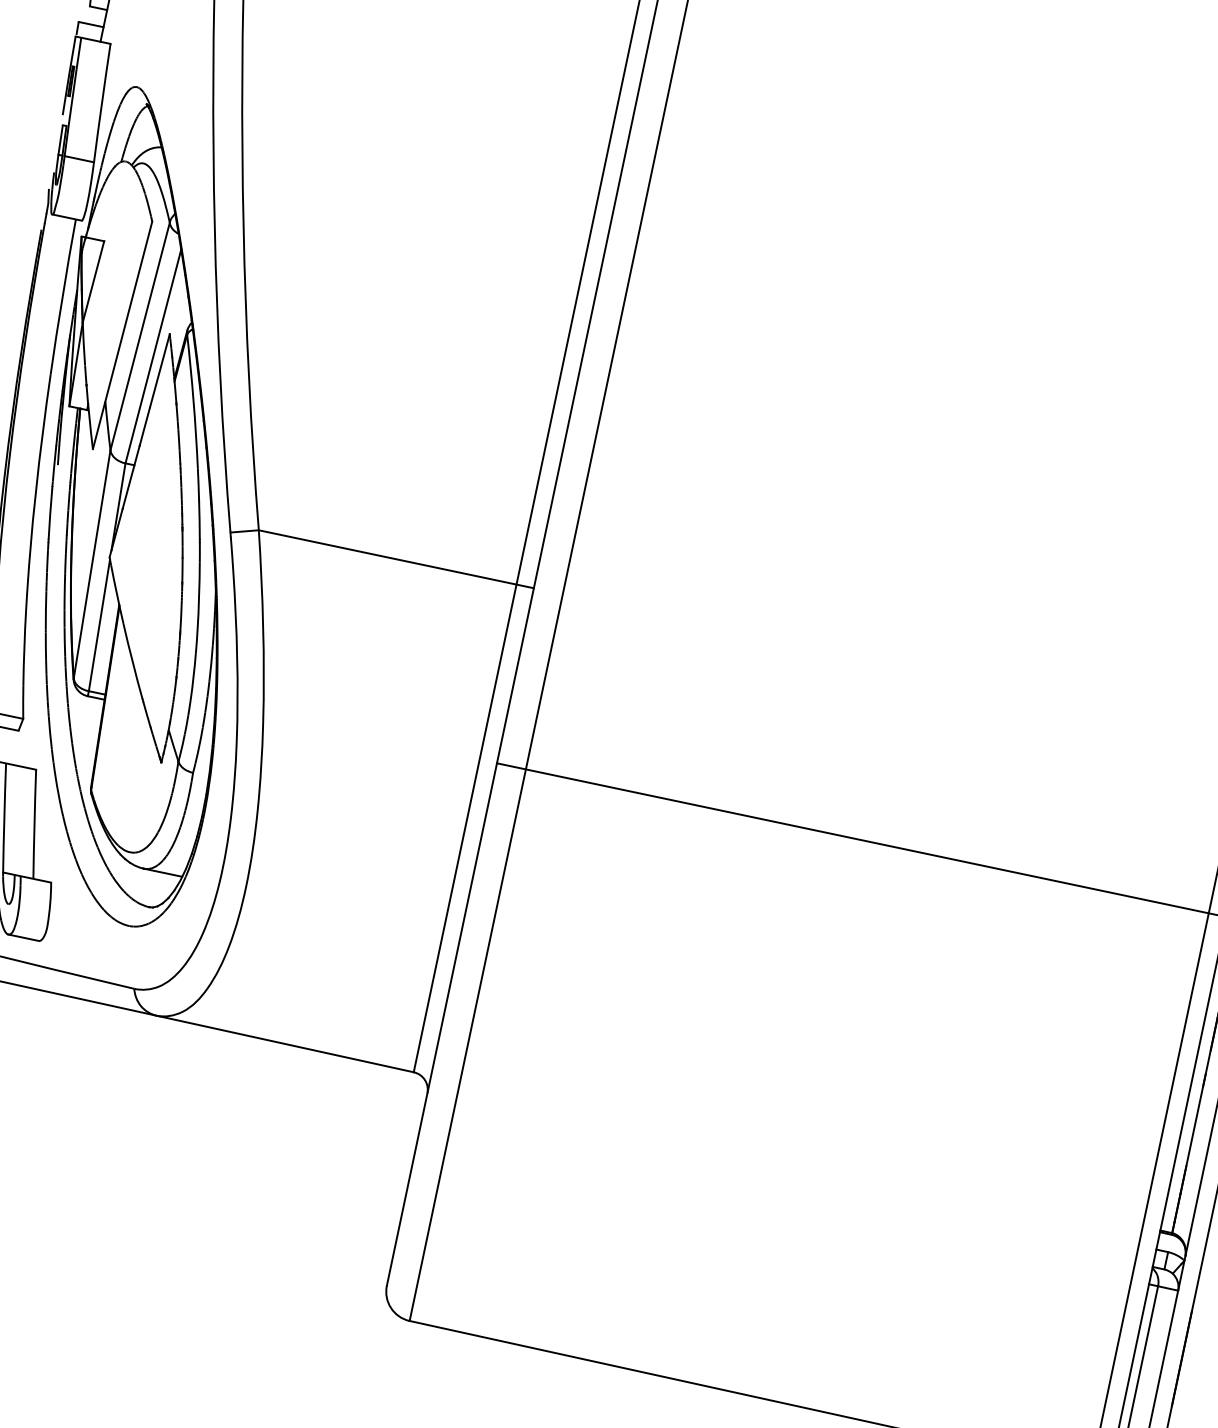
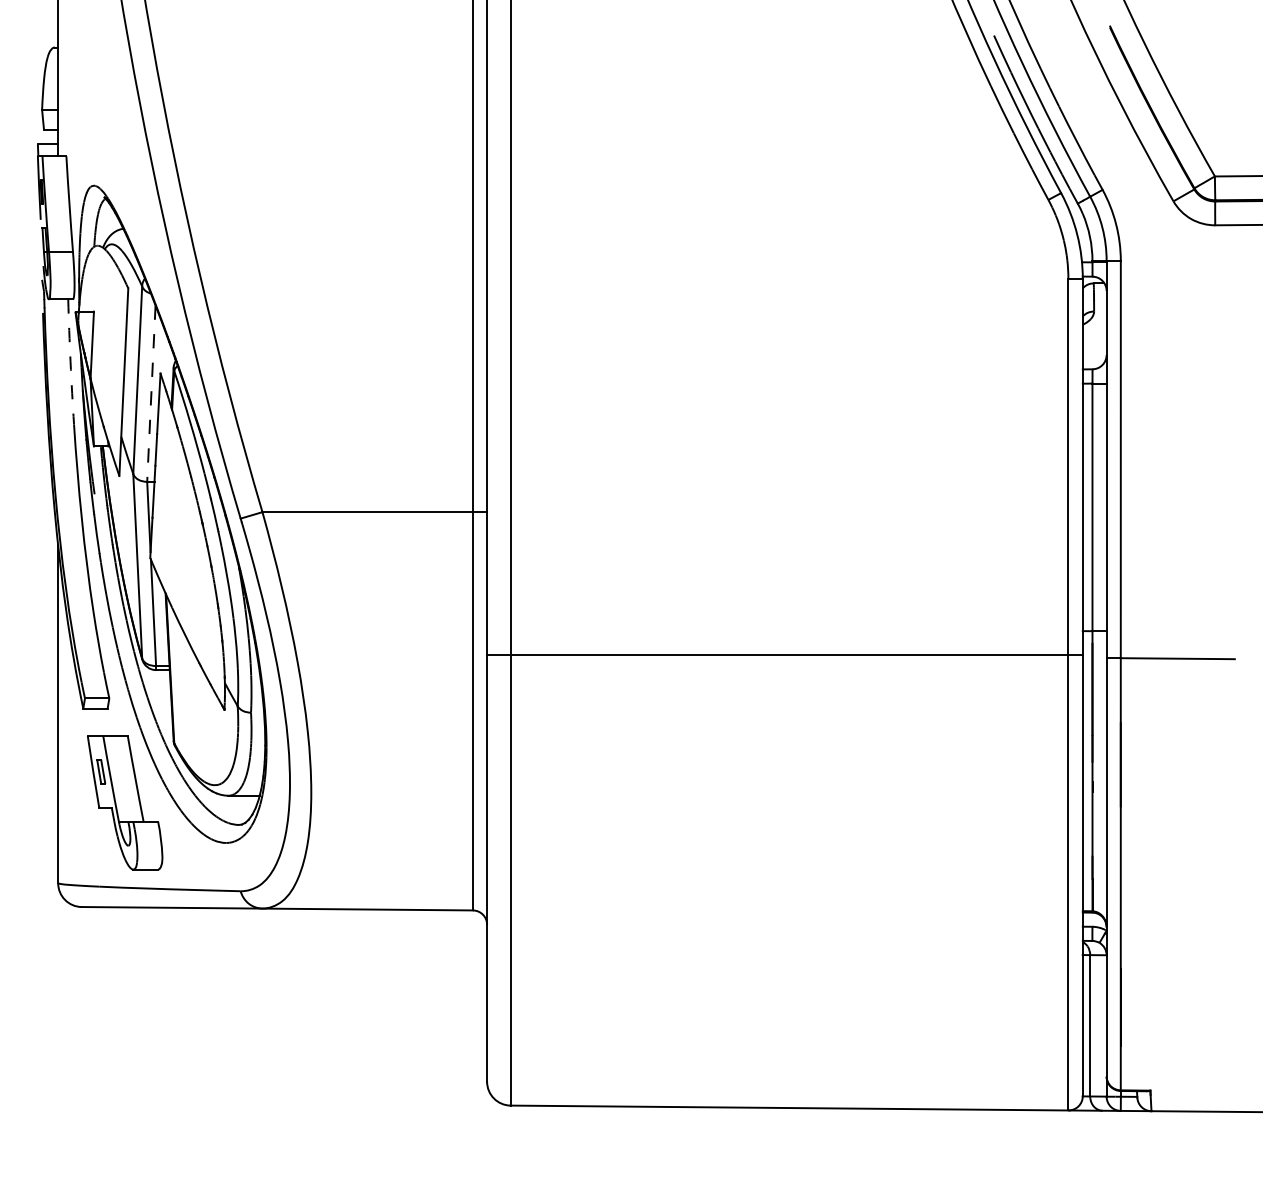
arc: (62, 296) -> (70, 361), solid -> dashed
line: (153, 357) -> (151, 394), solid -> dashed

